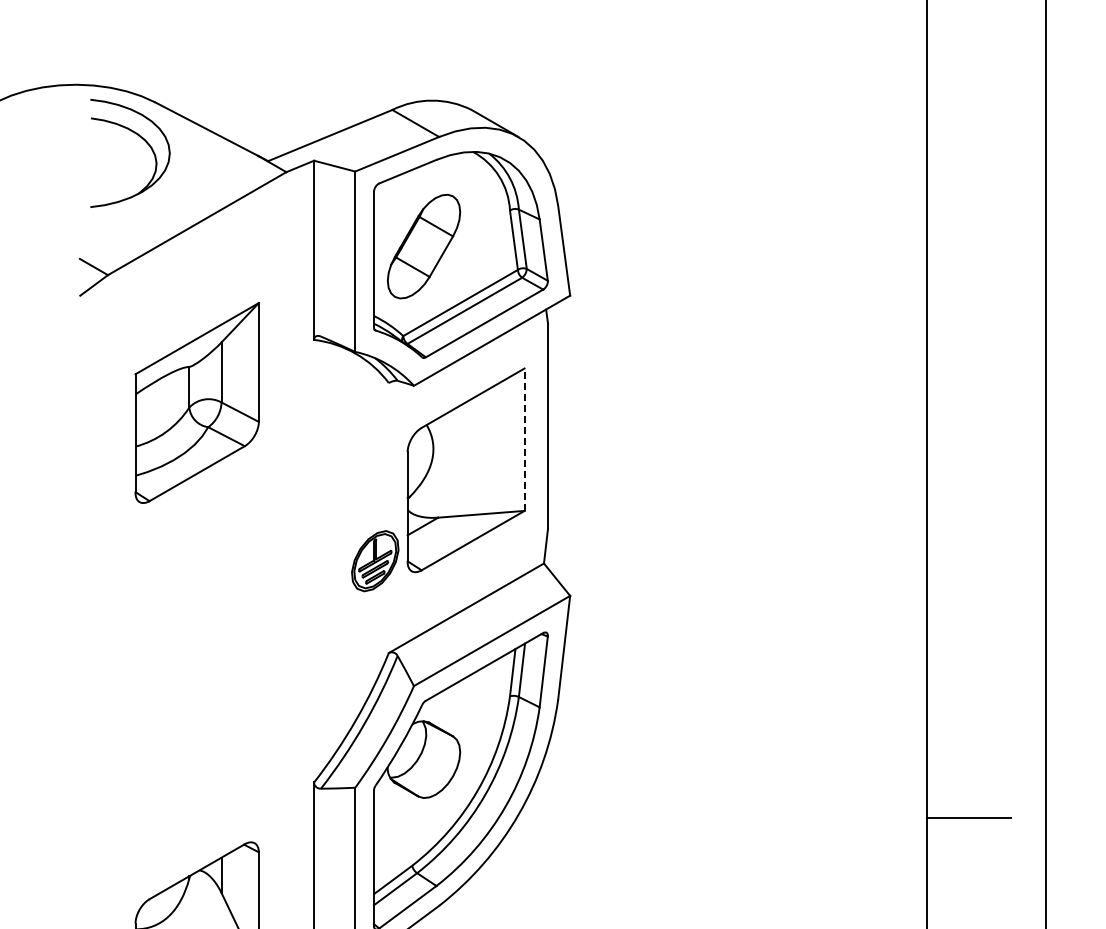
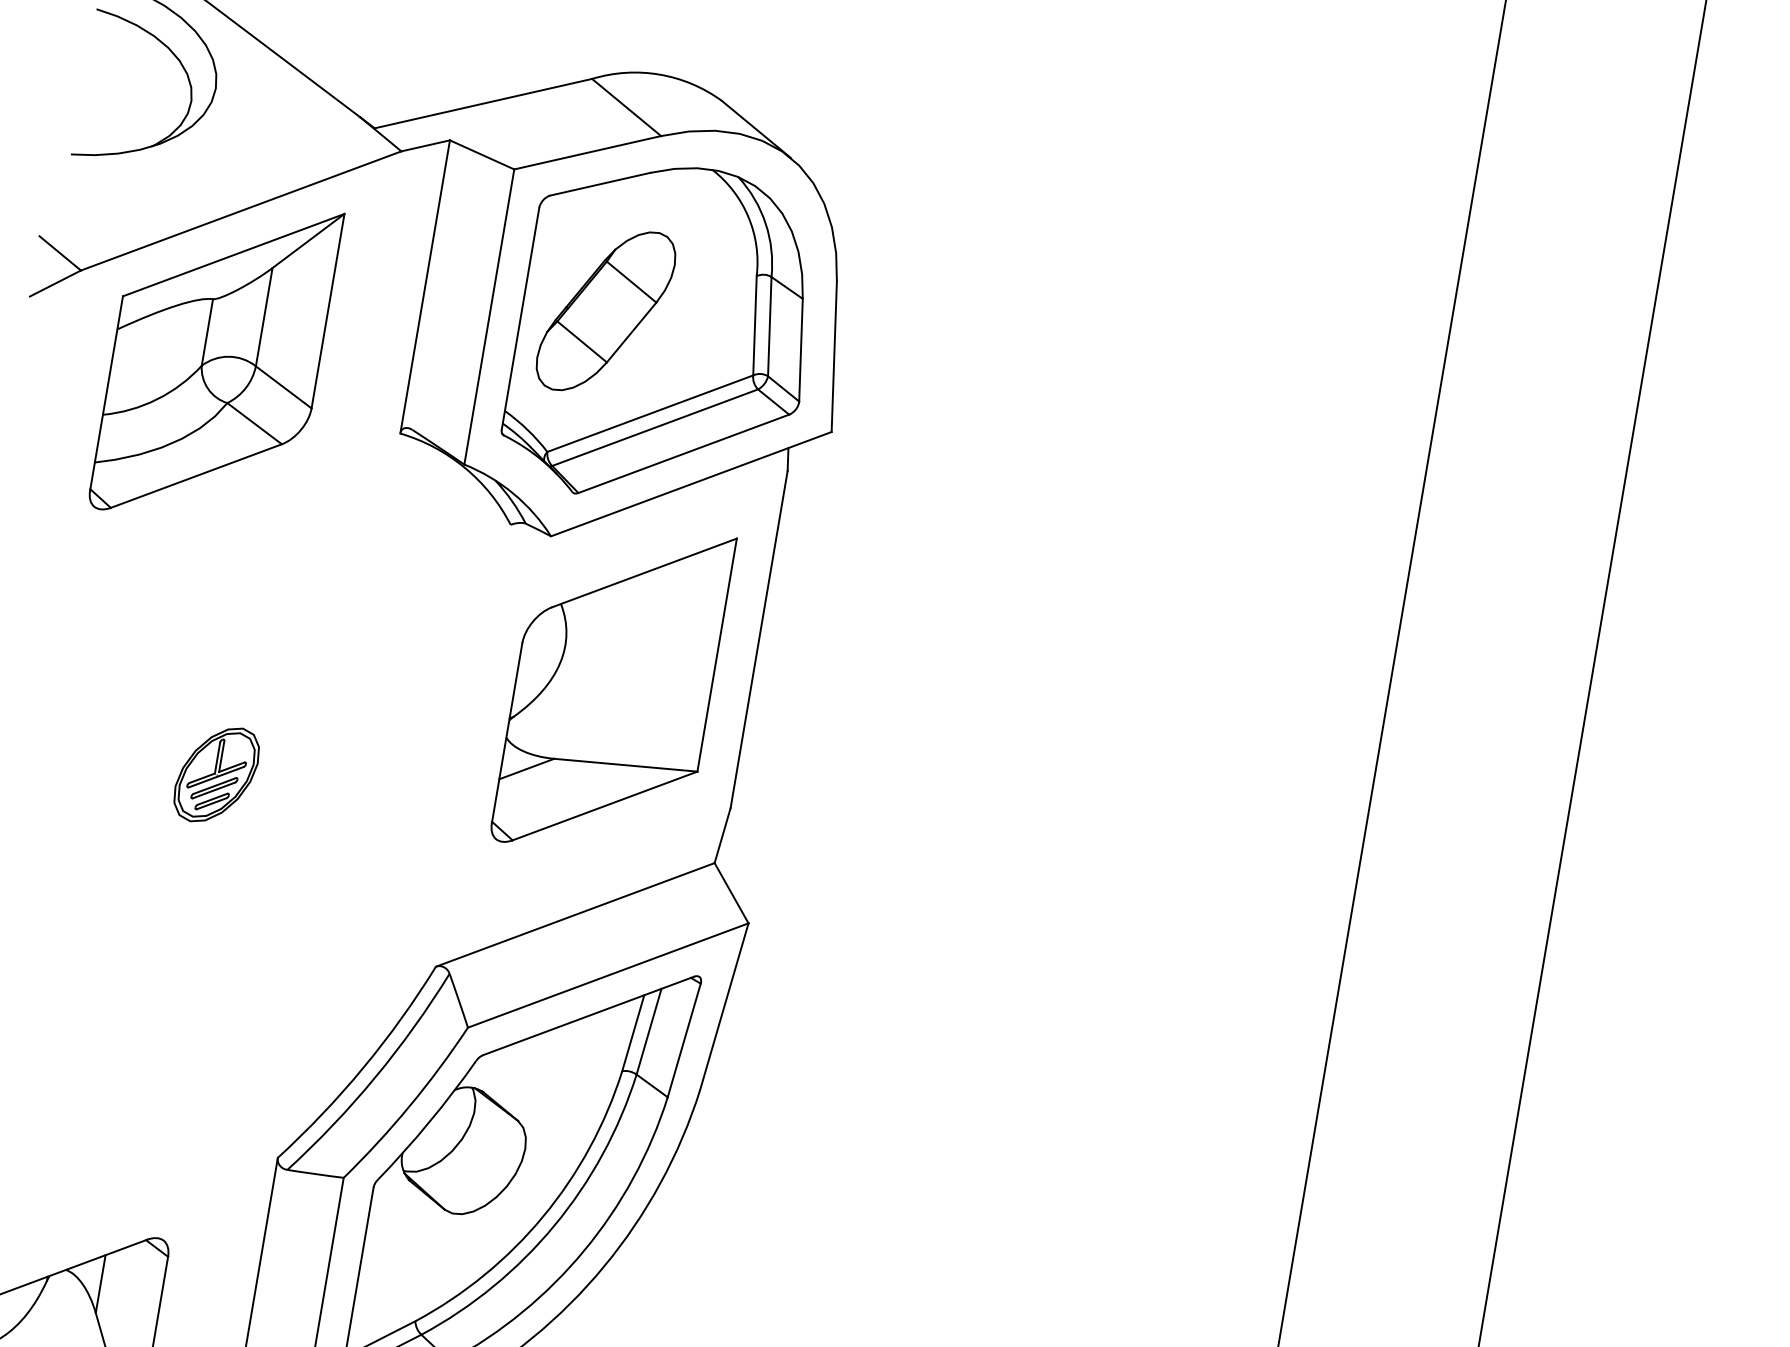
part: (196, 402) -> (214, 359), moved
line: (524, 439) -> (717, 654), dashed -> solid
part: (375, 561) -> (216, 775), moved

